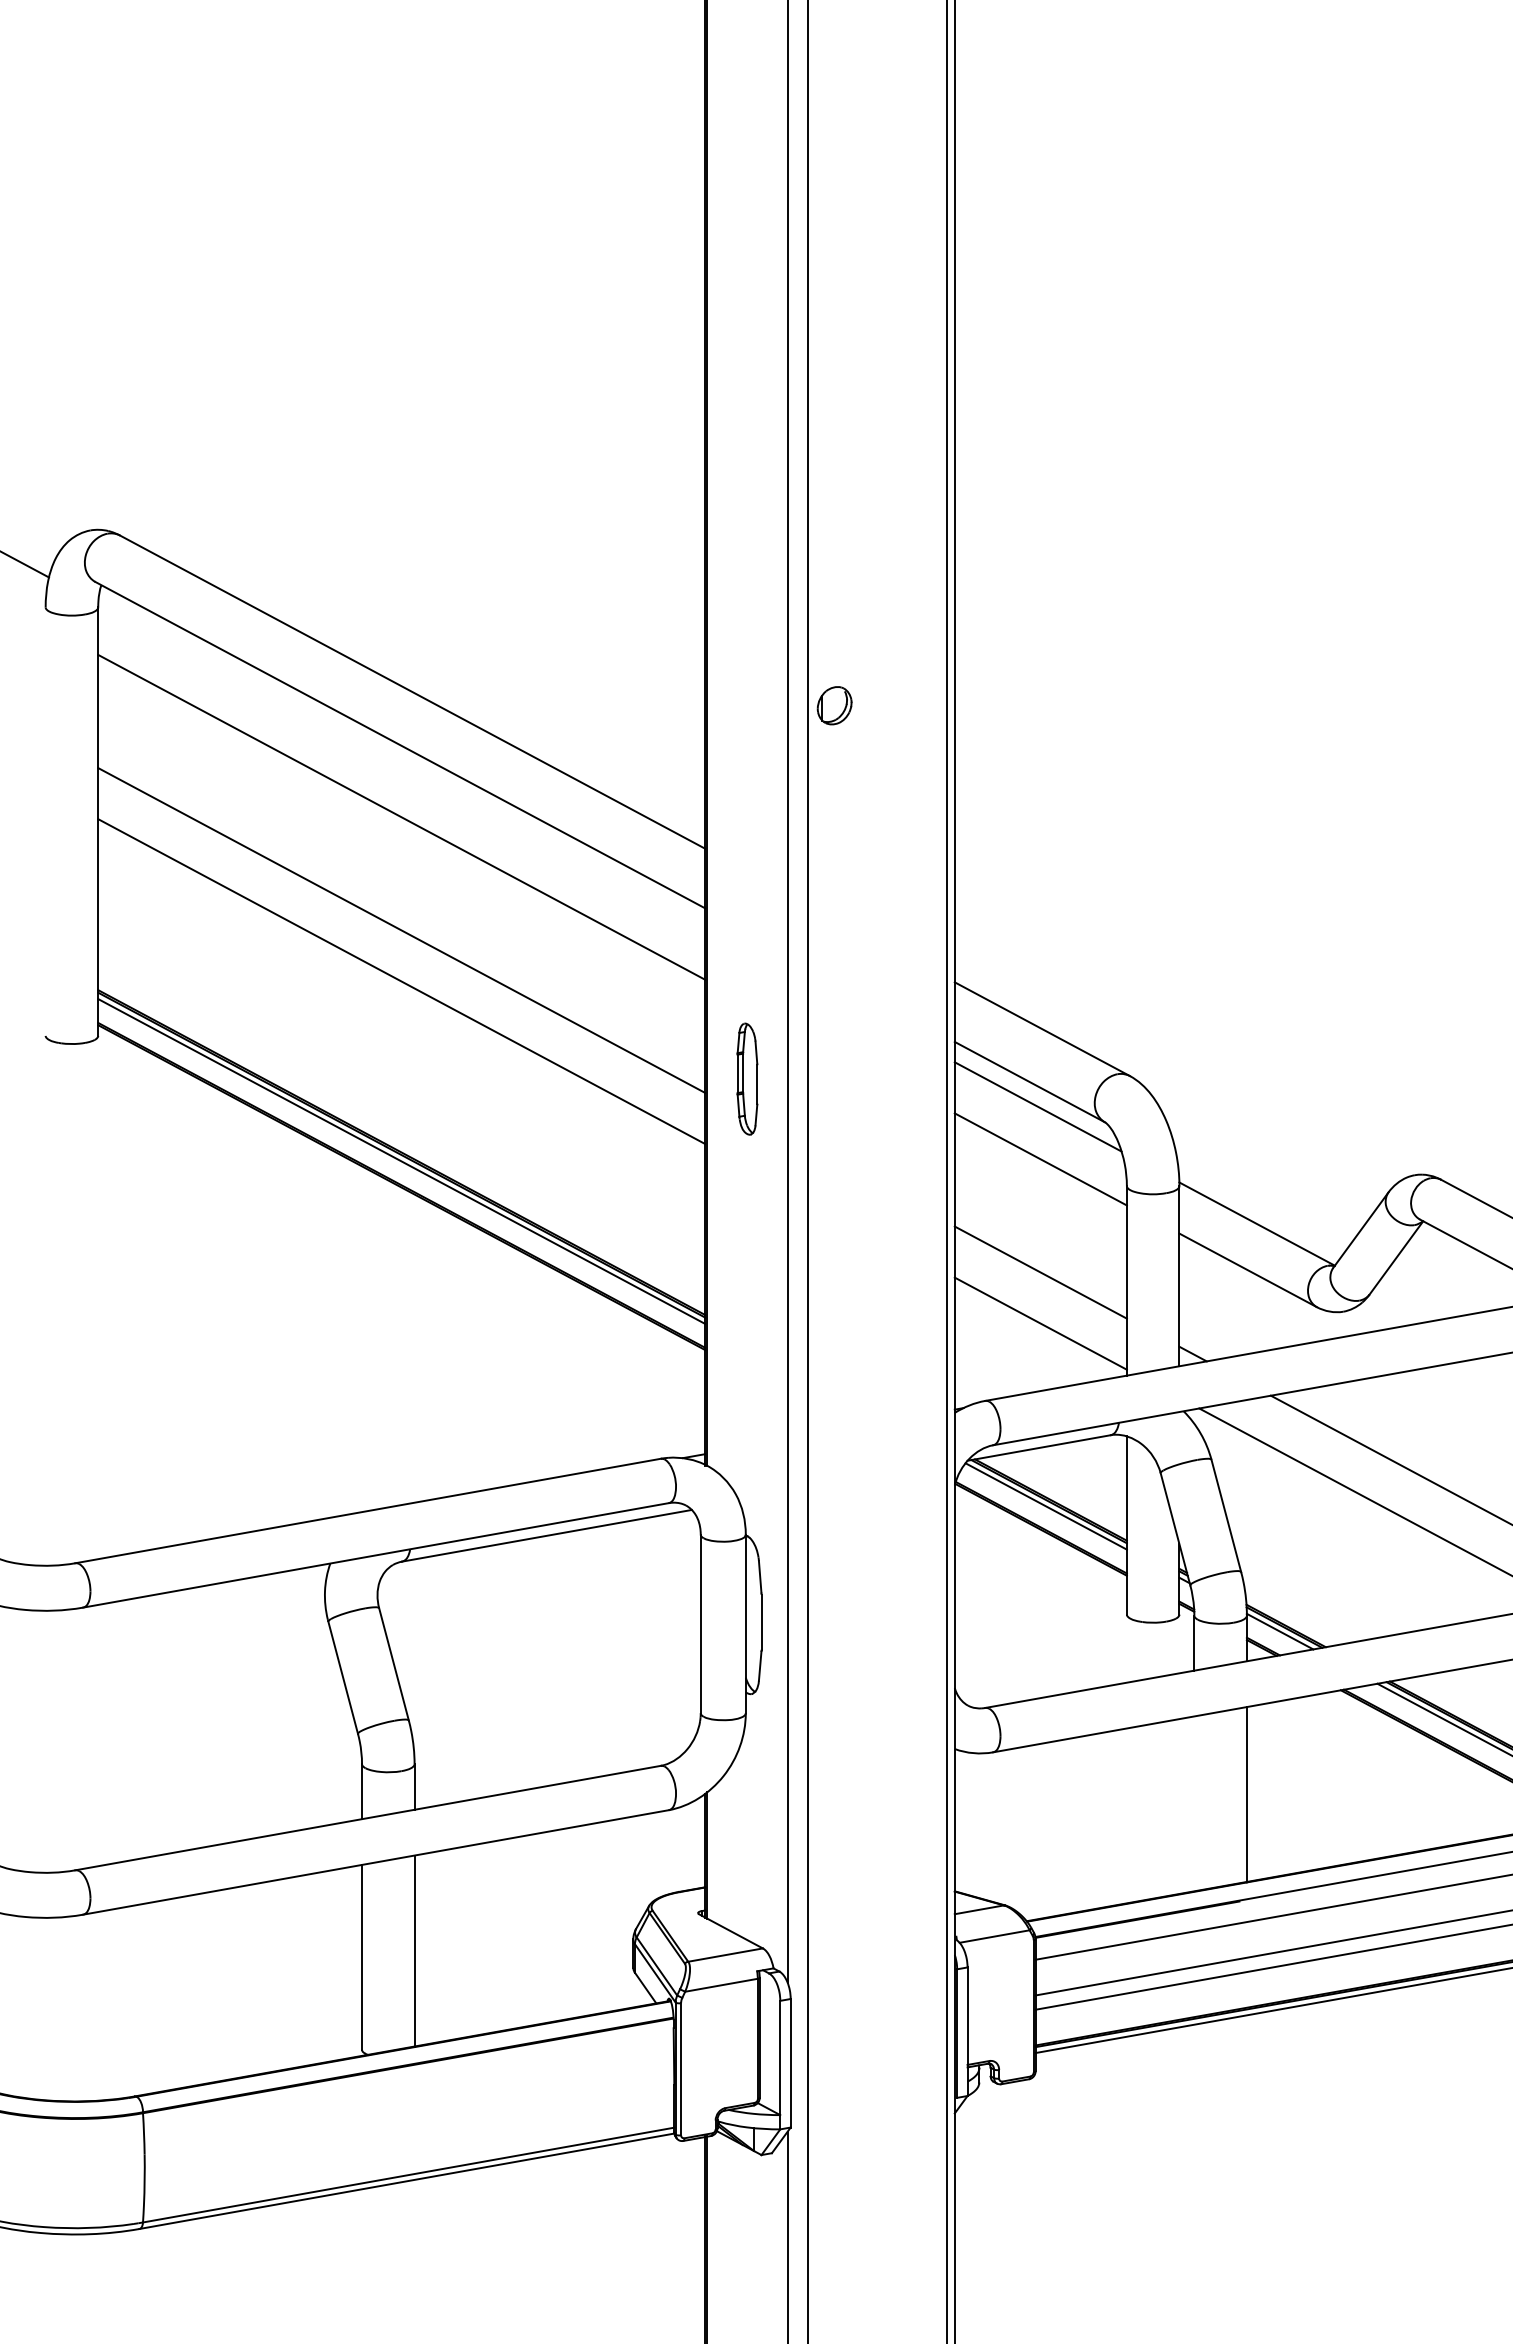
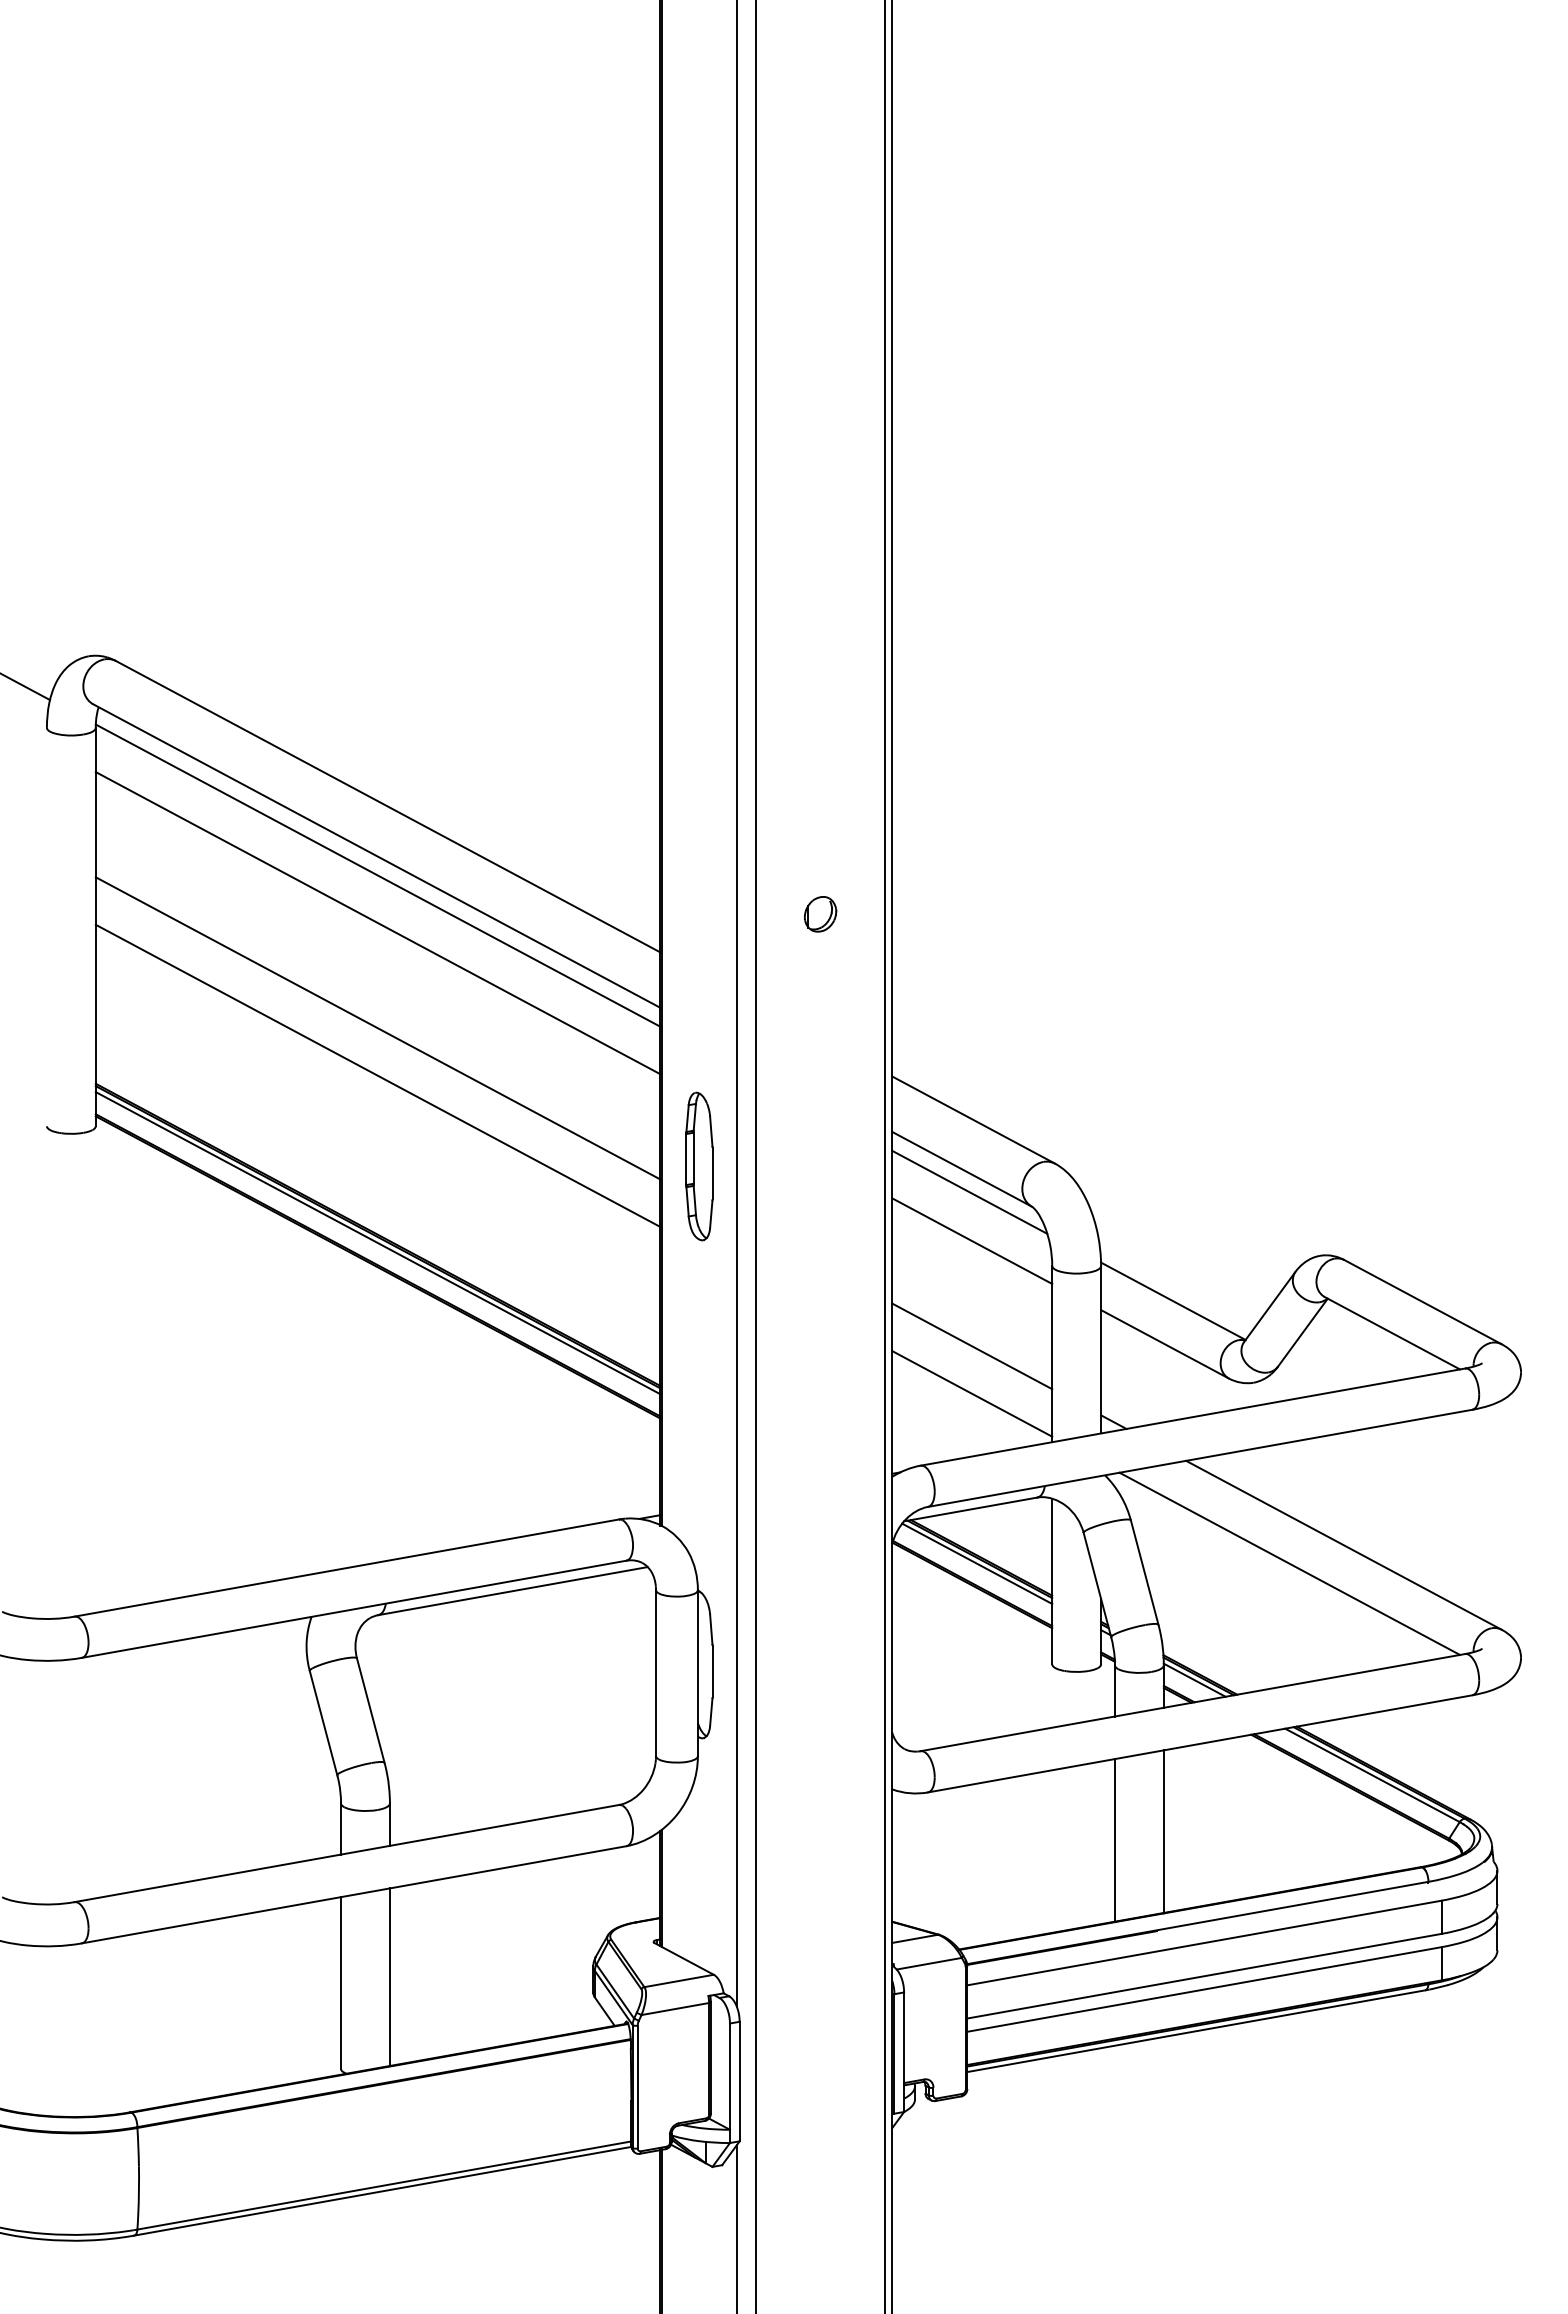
part: (834, 705) -> (820, 914), moved
line: (401, 766) -> (377, 875), added
part: (747, 1079) -> (699, 1166), size x1.43
line: (1193, 1804) -> (1114, 1840), added

